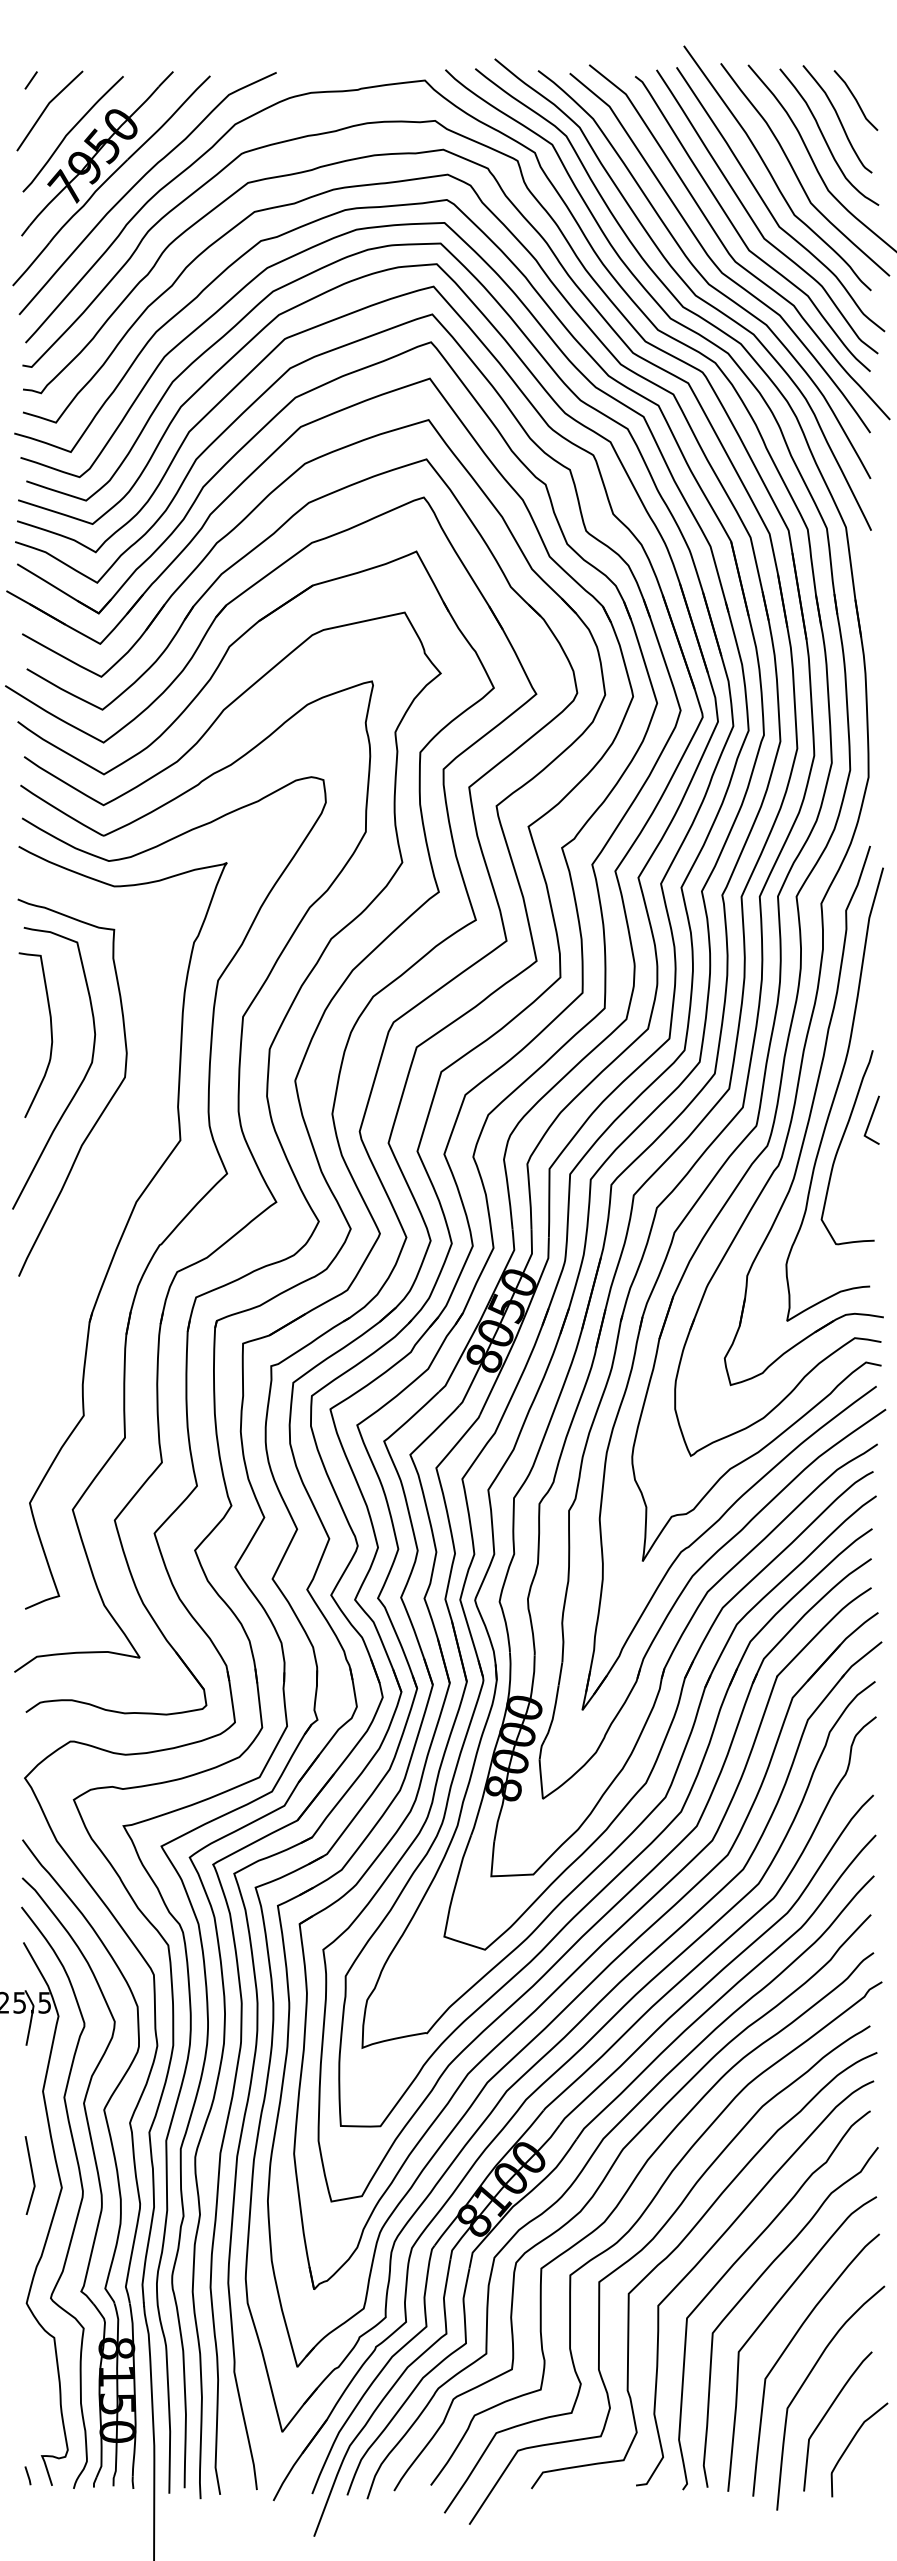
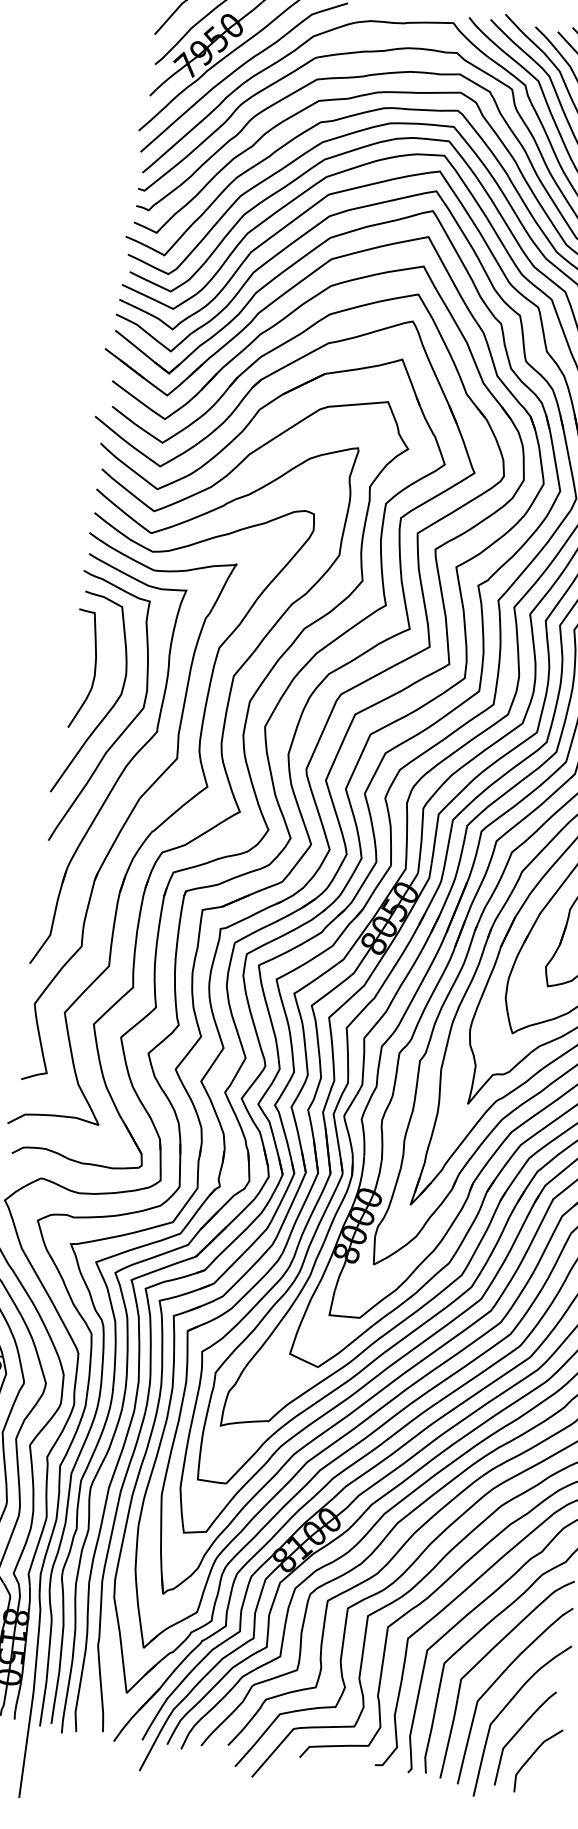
part: (106, 1169) -> (121, 772), added

